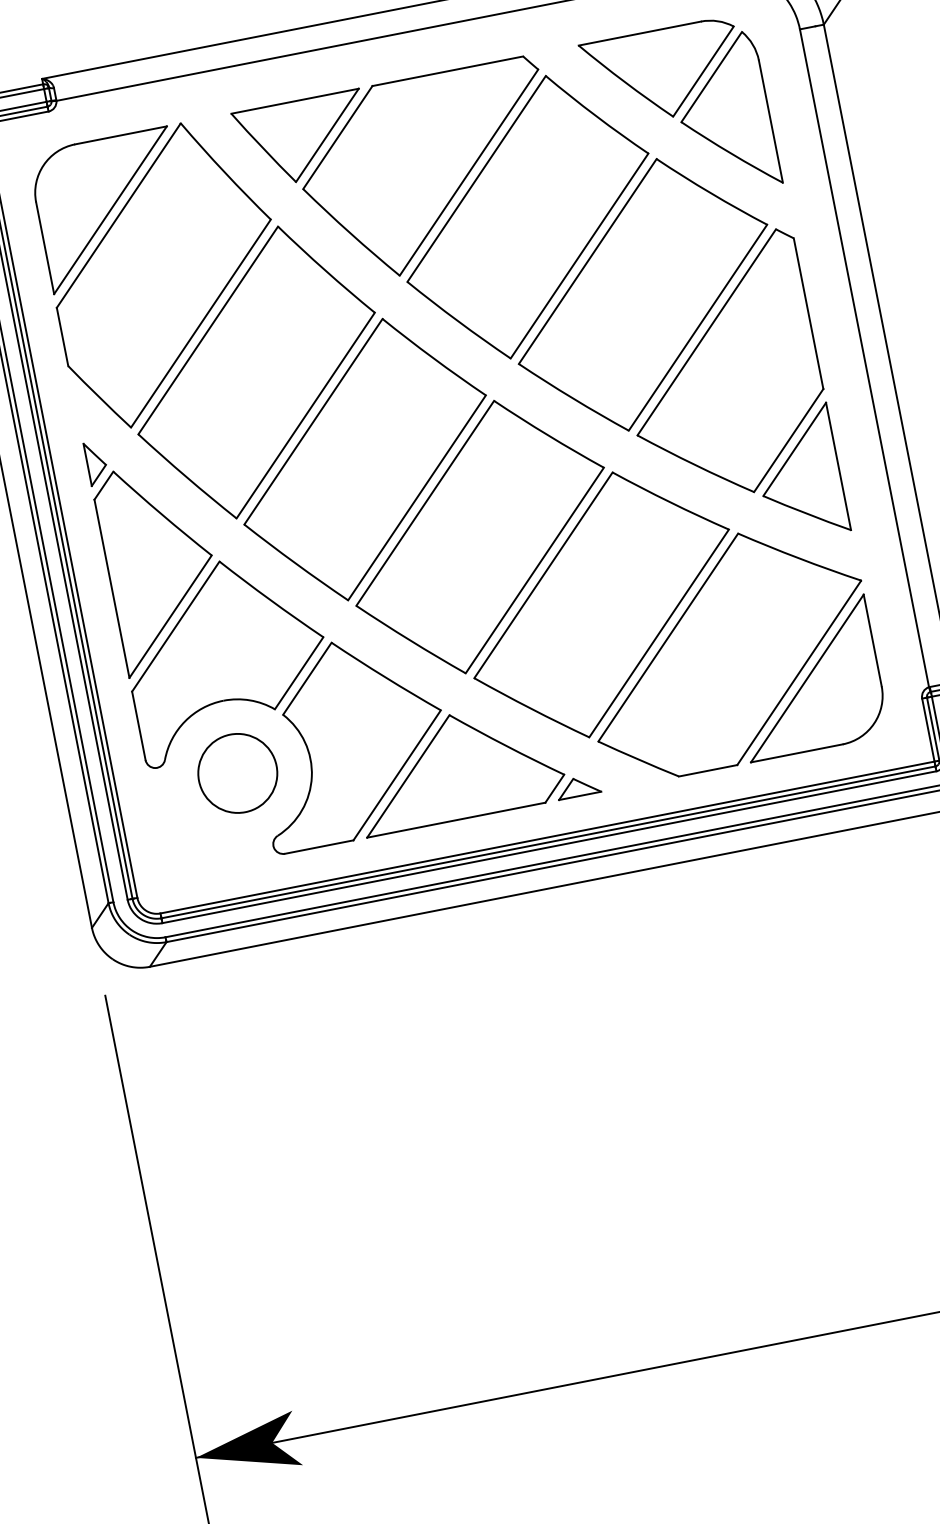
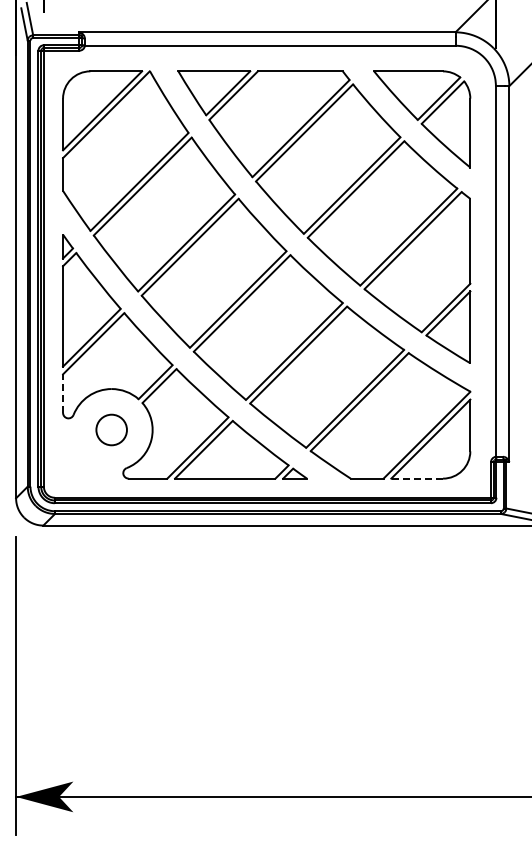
line: (139, 725) -> (63, 393), solid -> dashed
line: (797, 753) -> (417, 478), solid -> dashed
circle: (237, 772) -> (111, 429), size x0.7

